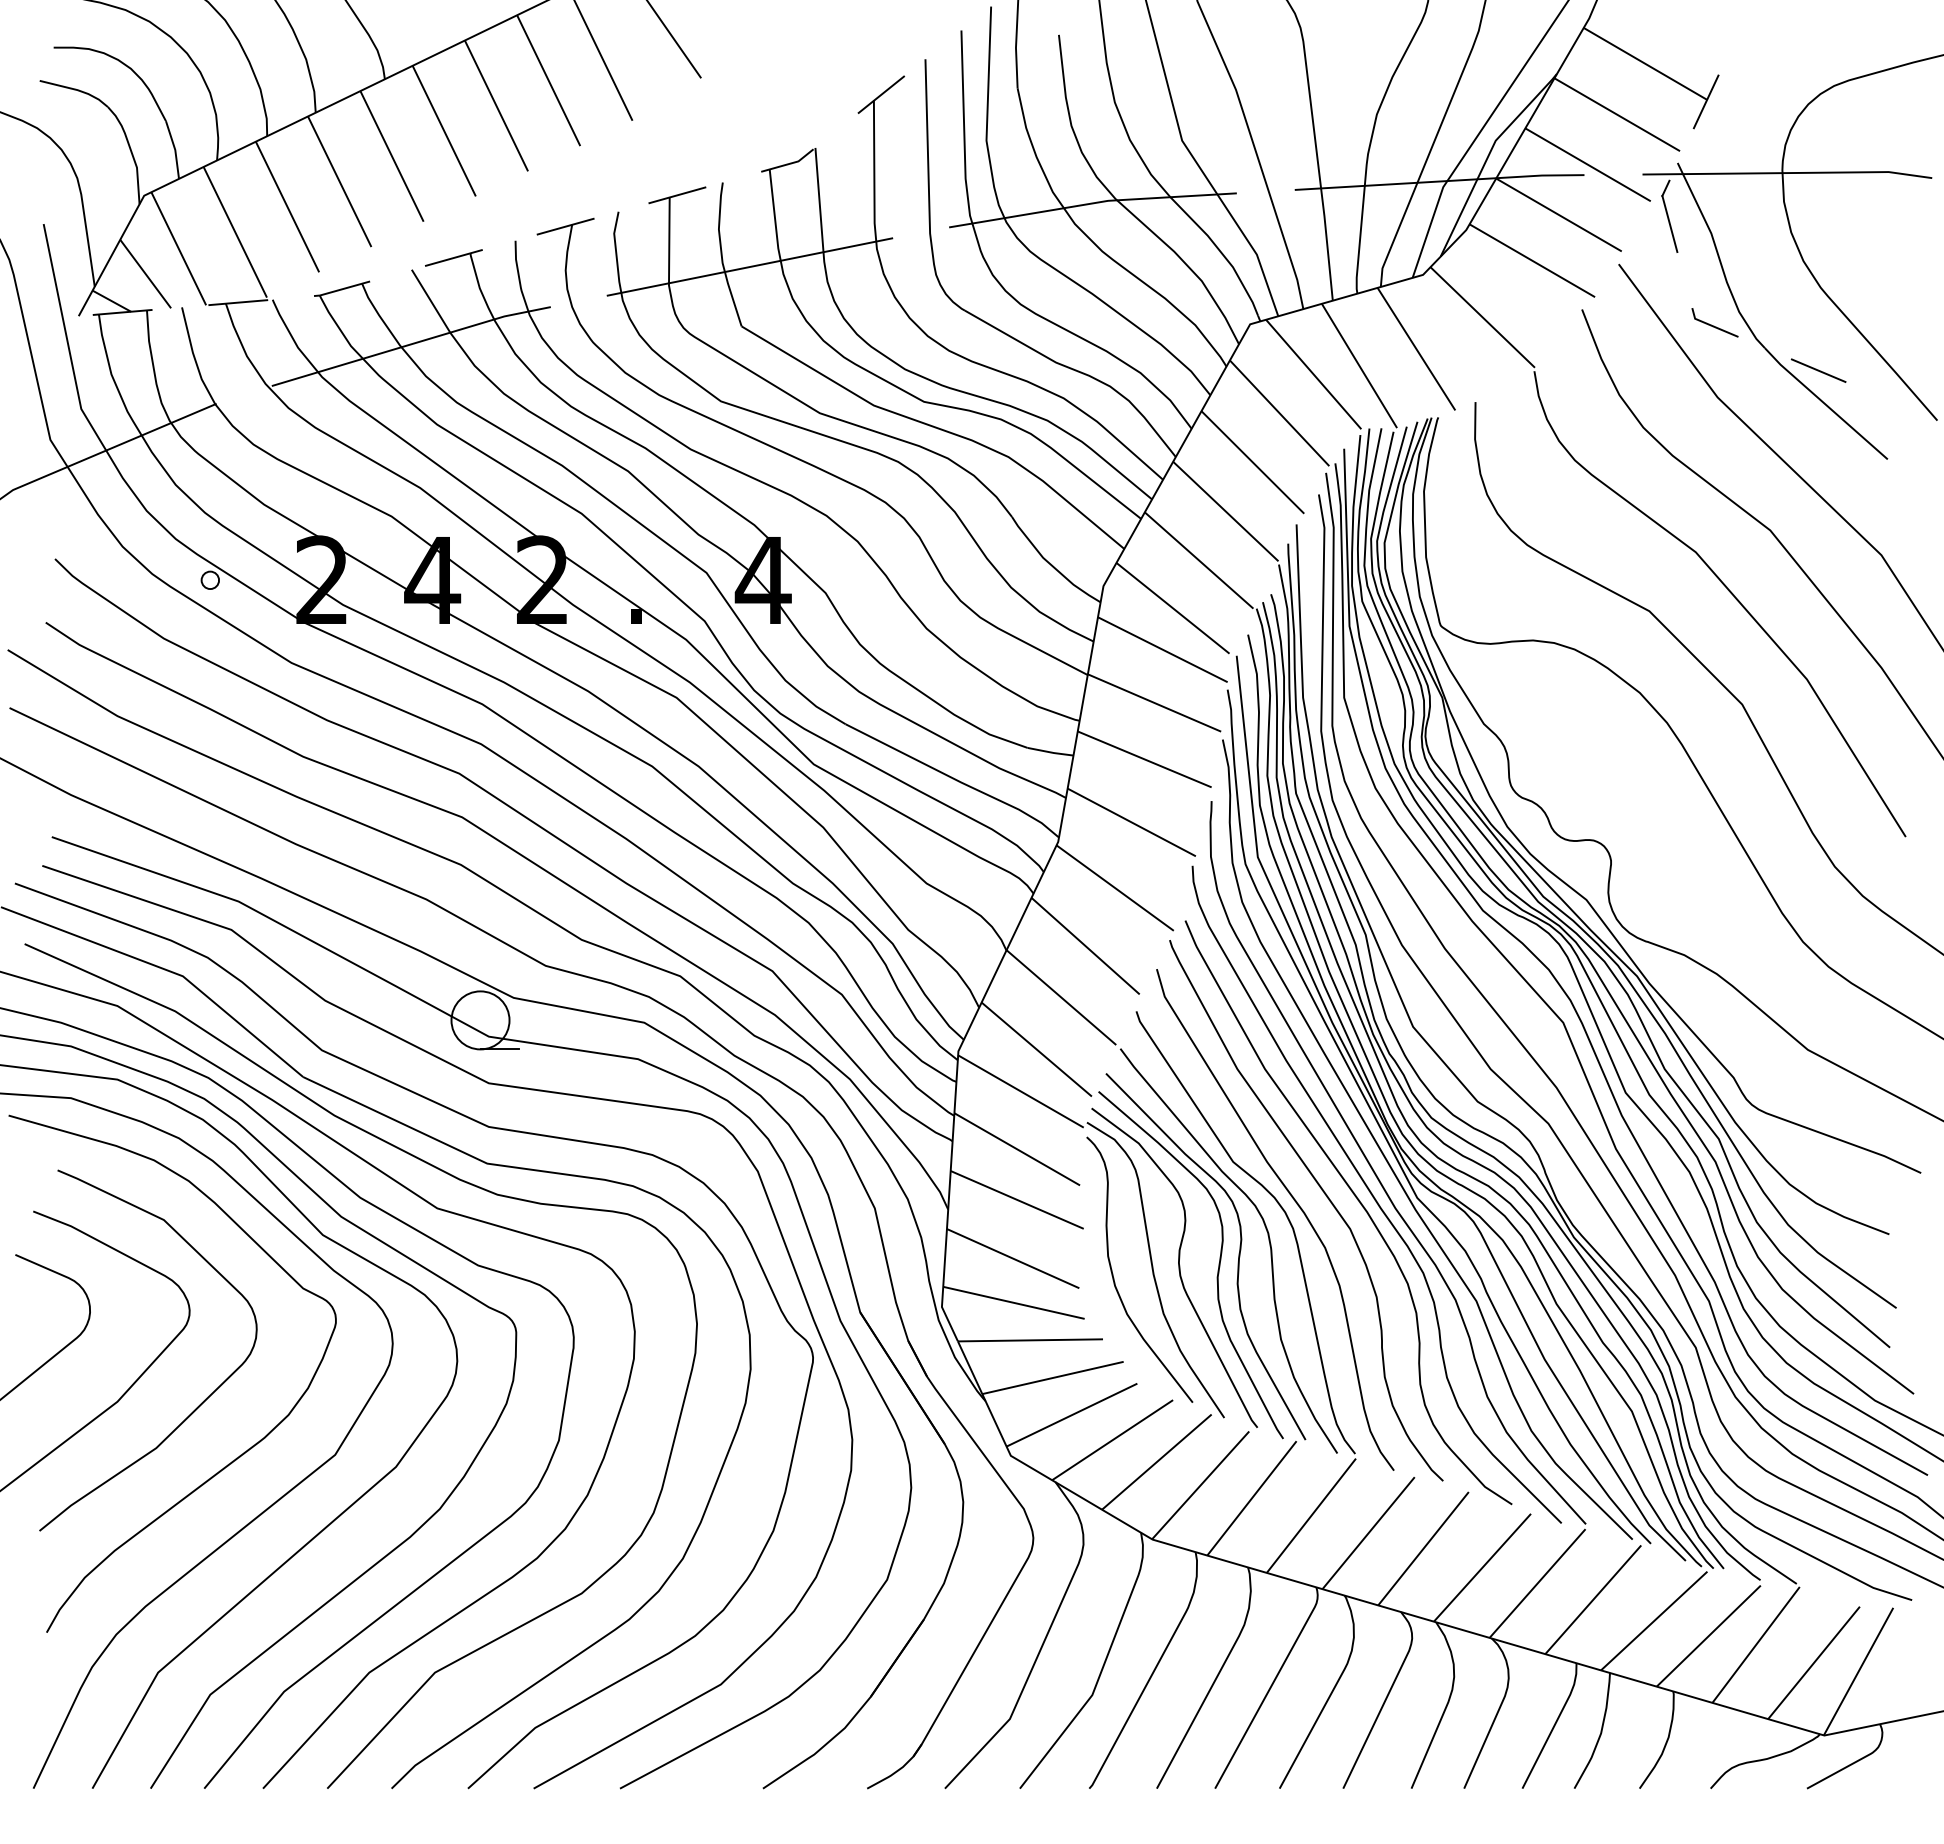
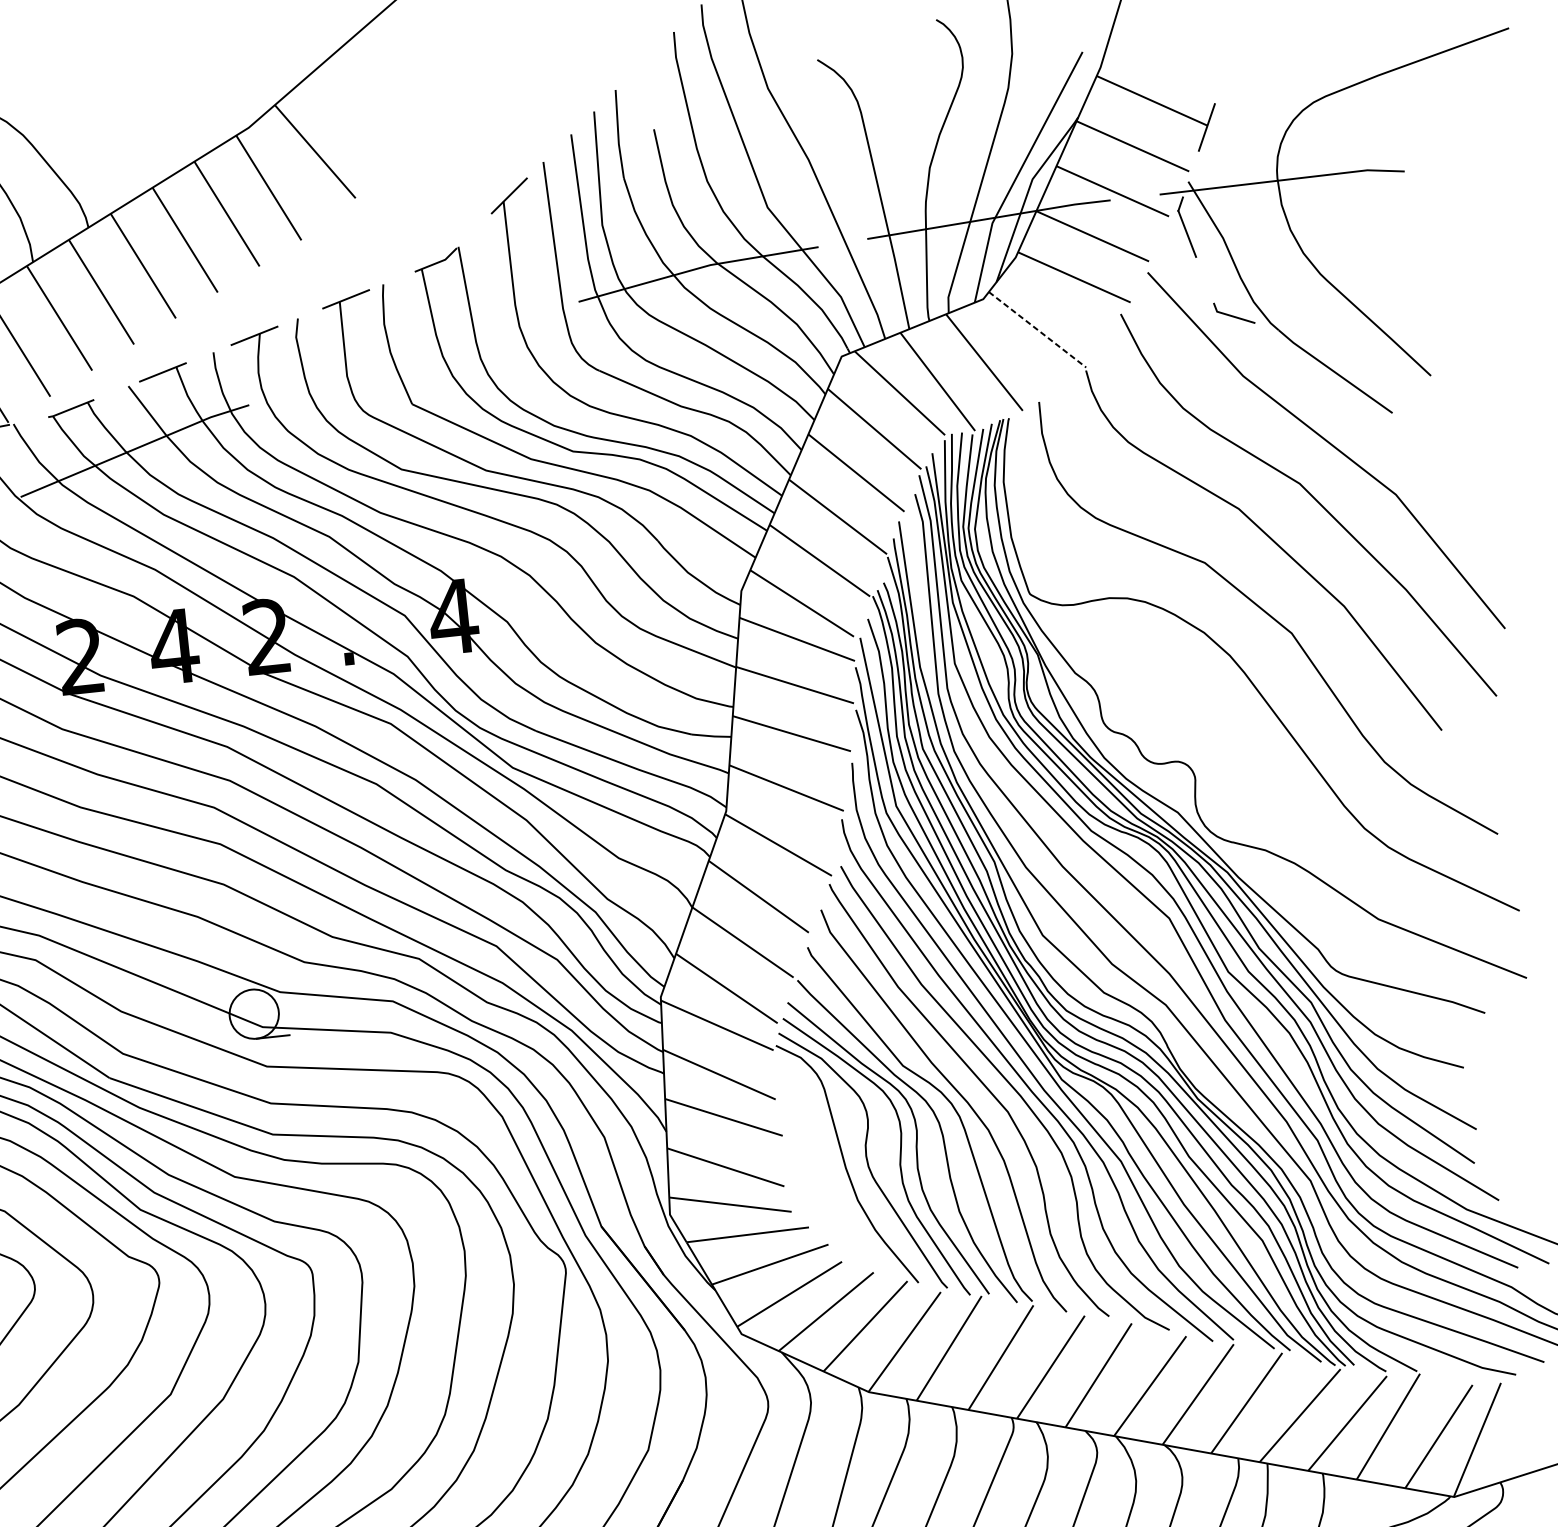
line: (749, 266) -> (413, 352), removed
line: (1483, 317) -> (1038, 329), solid -> dashed
line: (1818, 370) -> (1326, 344), removed
curve: (1113, 1273) -> (811, 1170), removed

